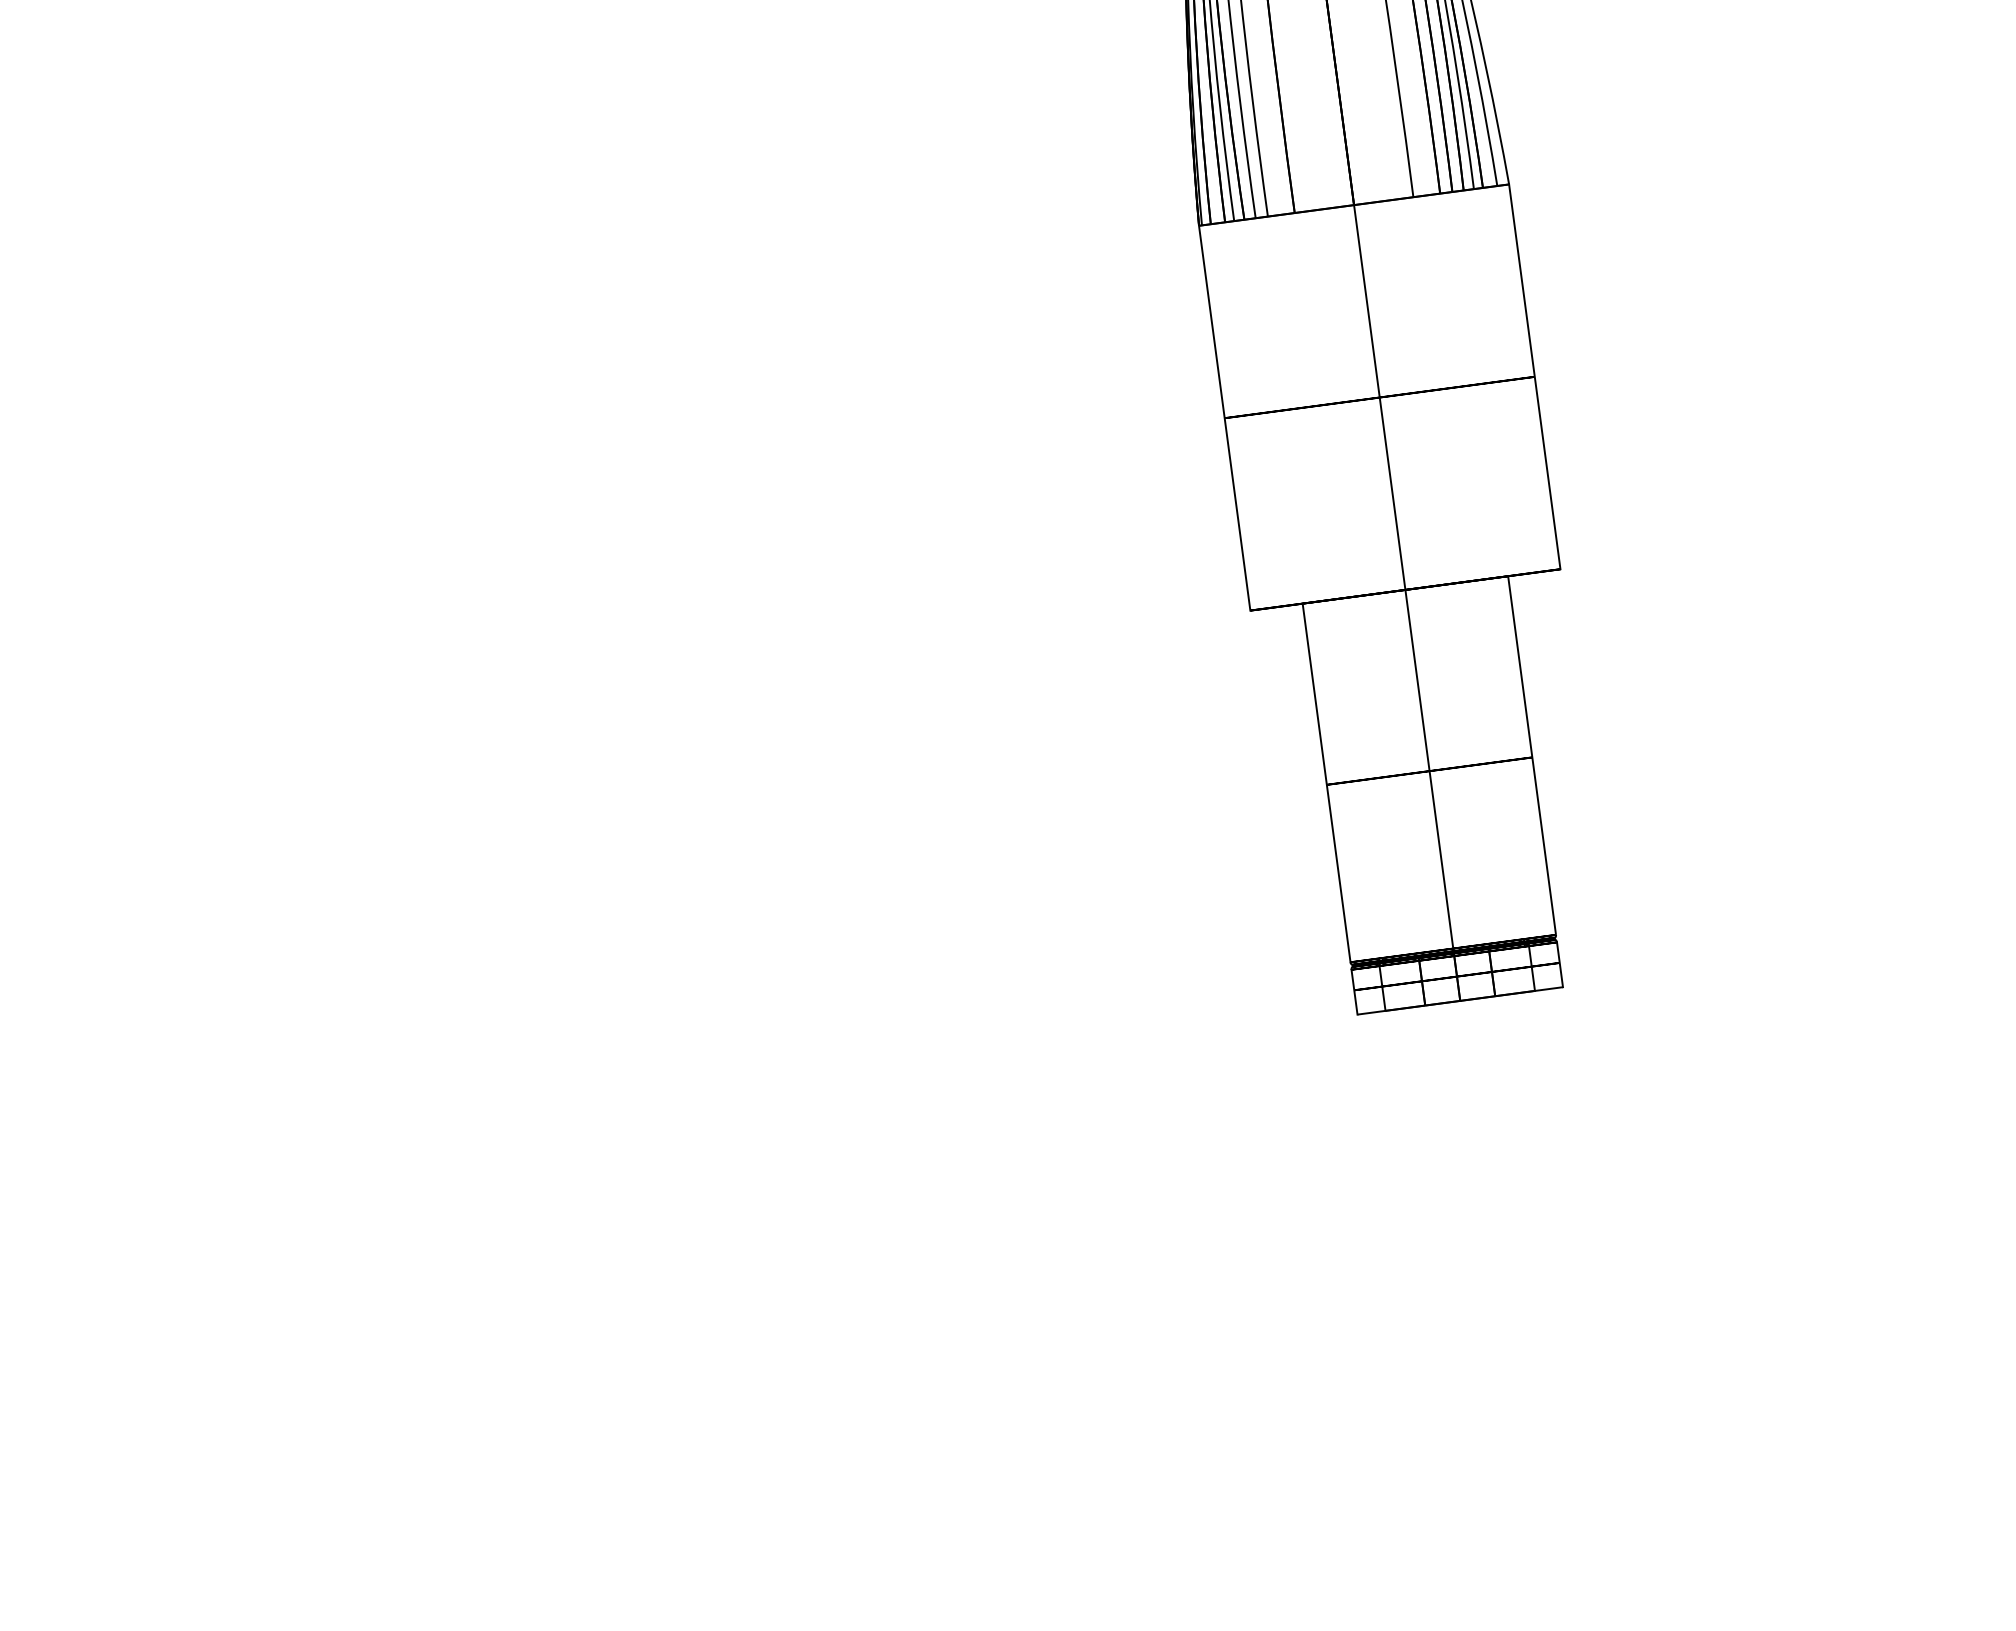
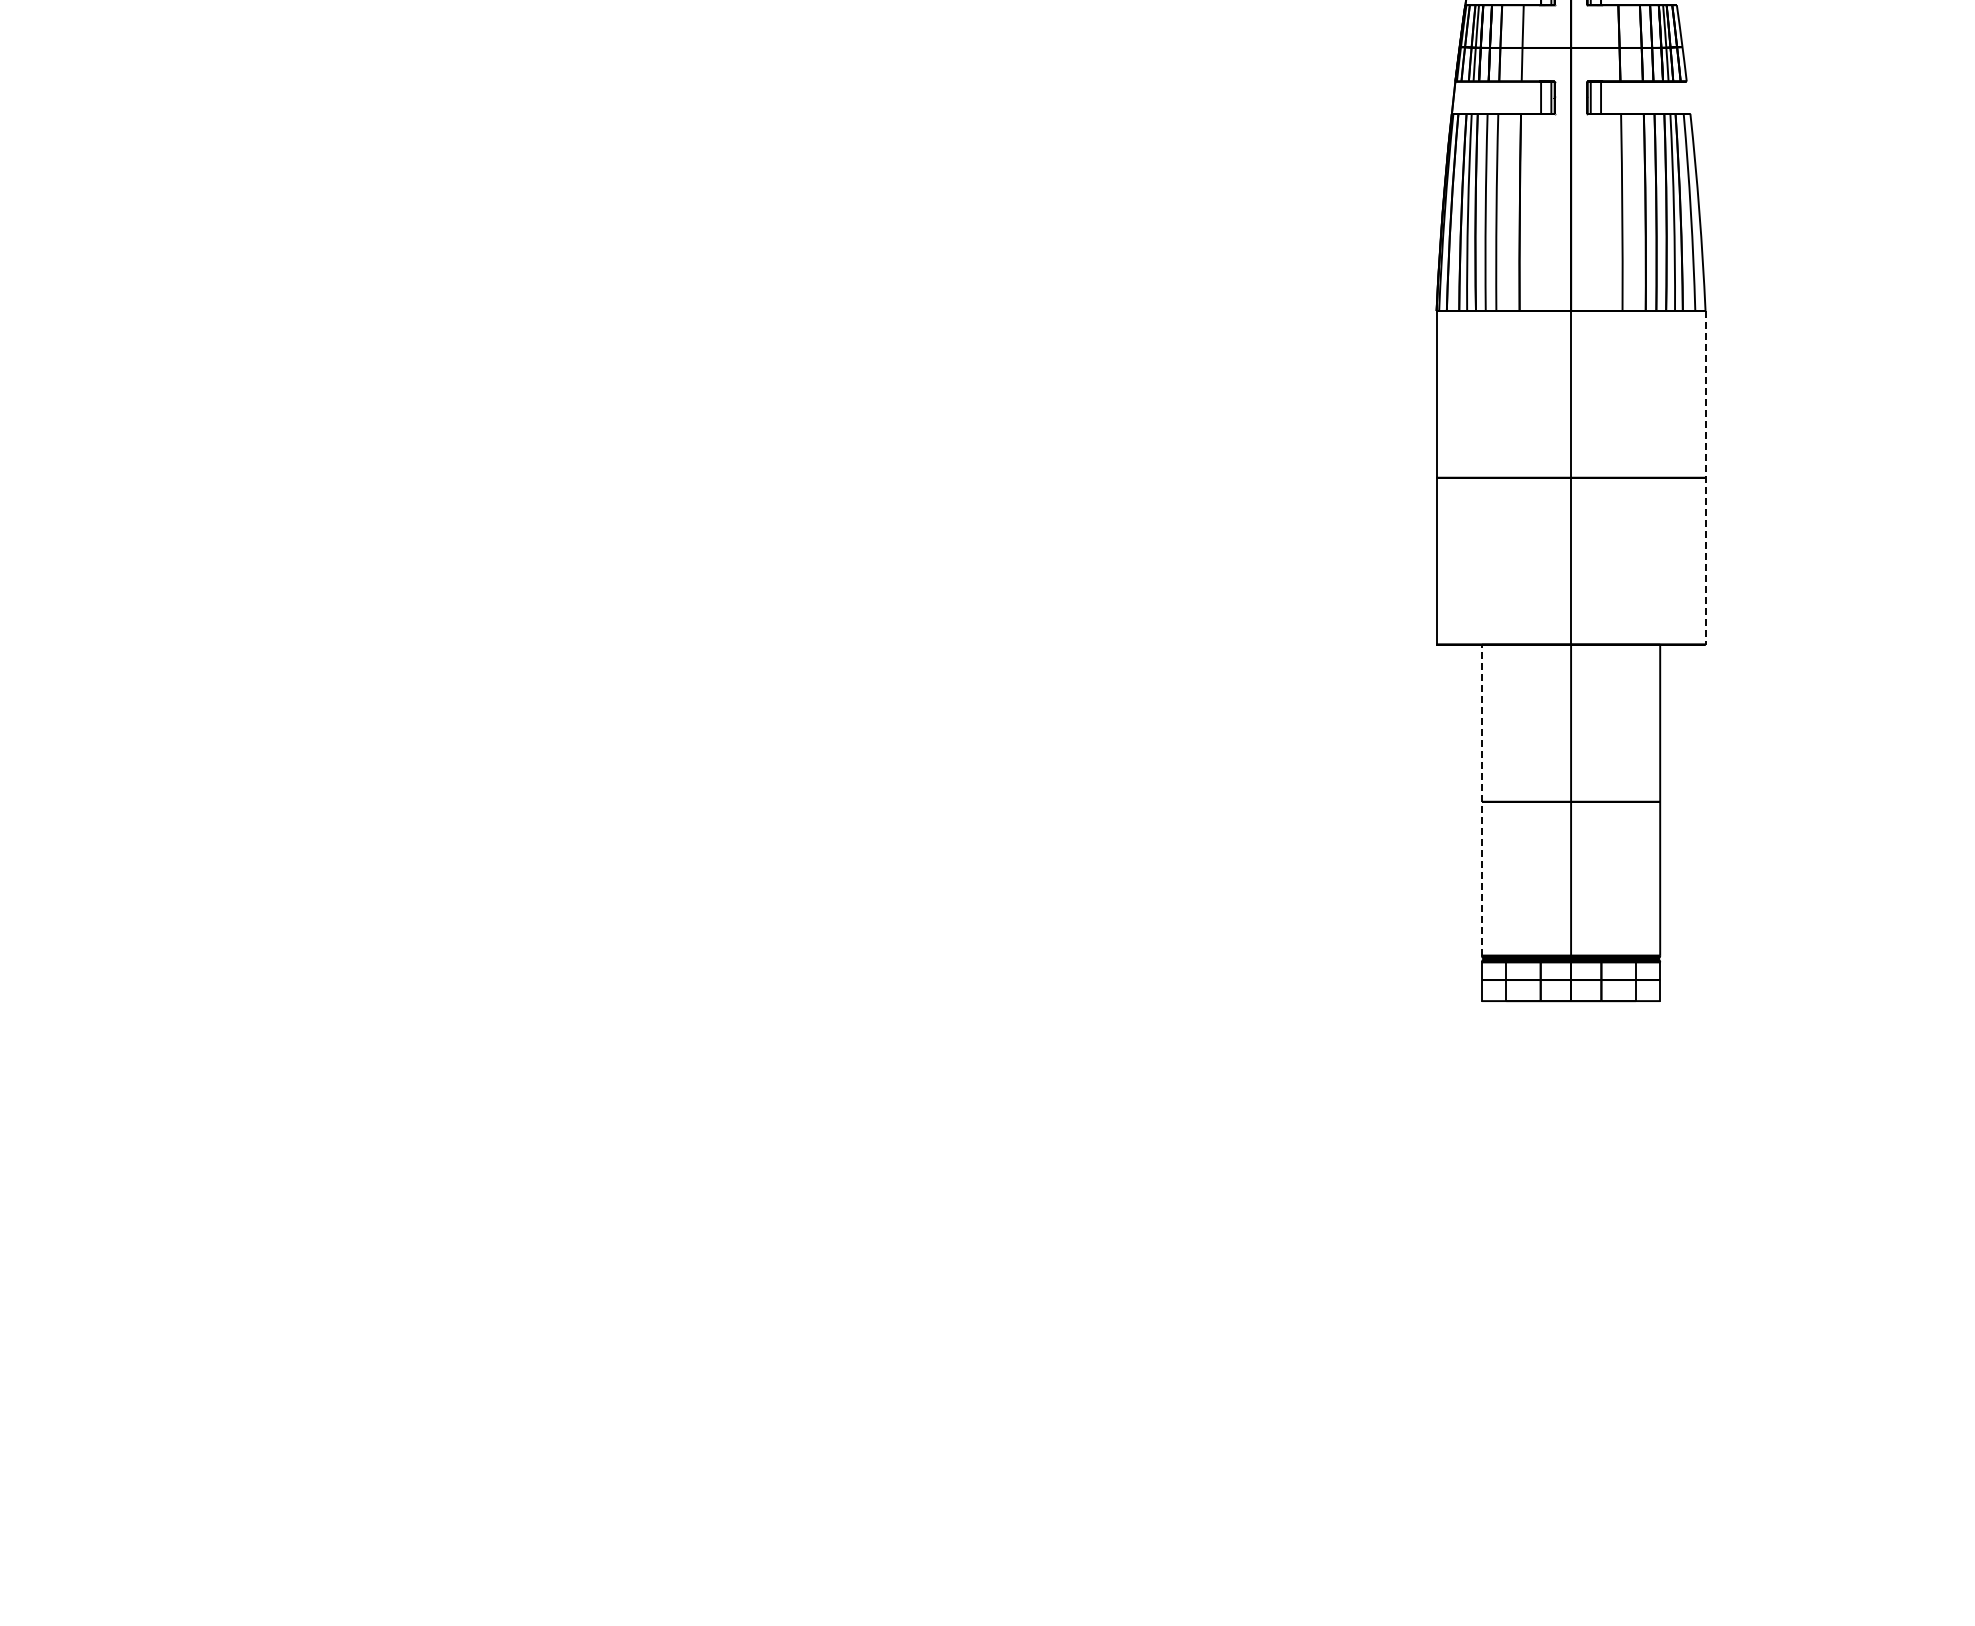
line: (1534, 376) -> (1705, 477), solid -> dashed
line: (1326, 783) -> (1481, 800), solid -> dashed

